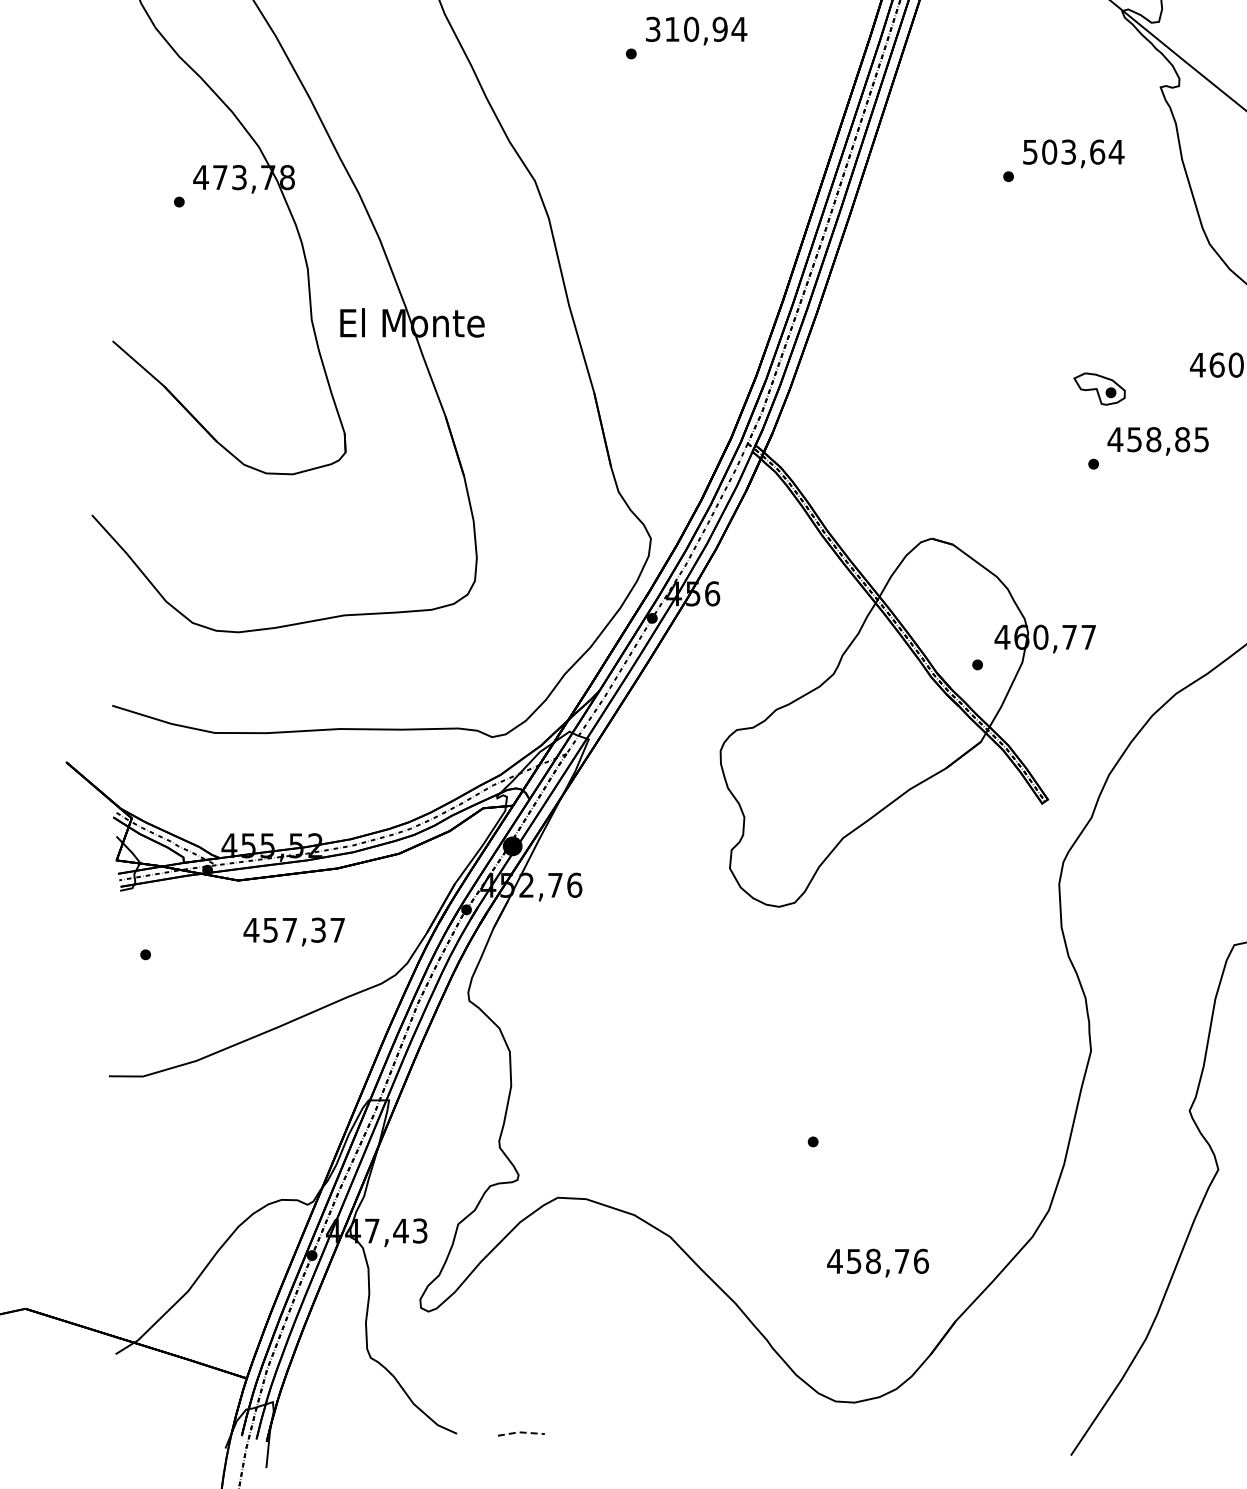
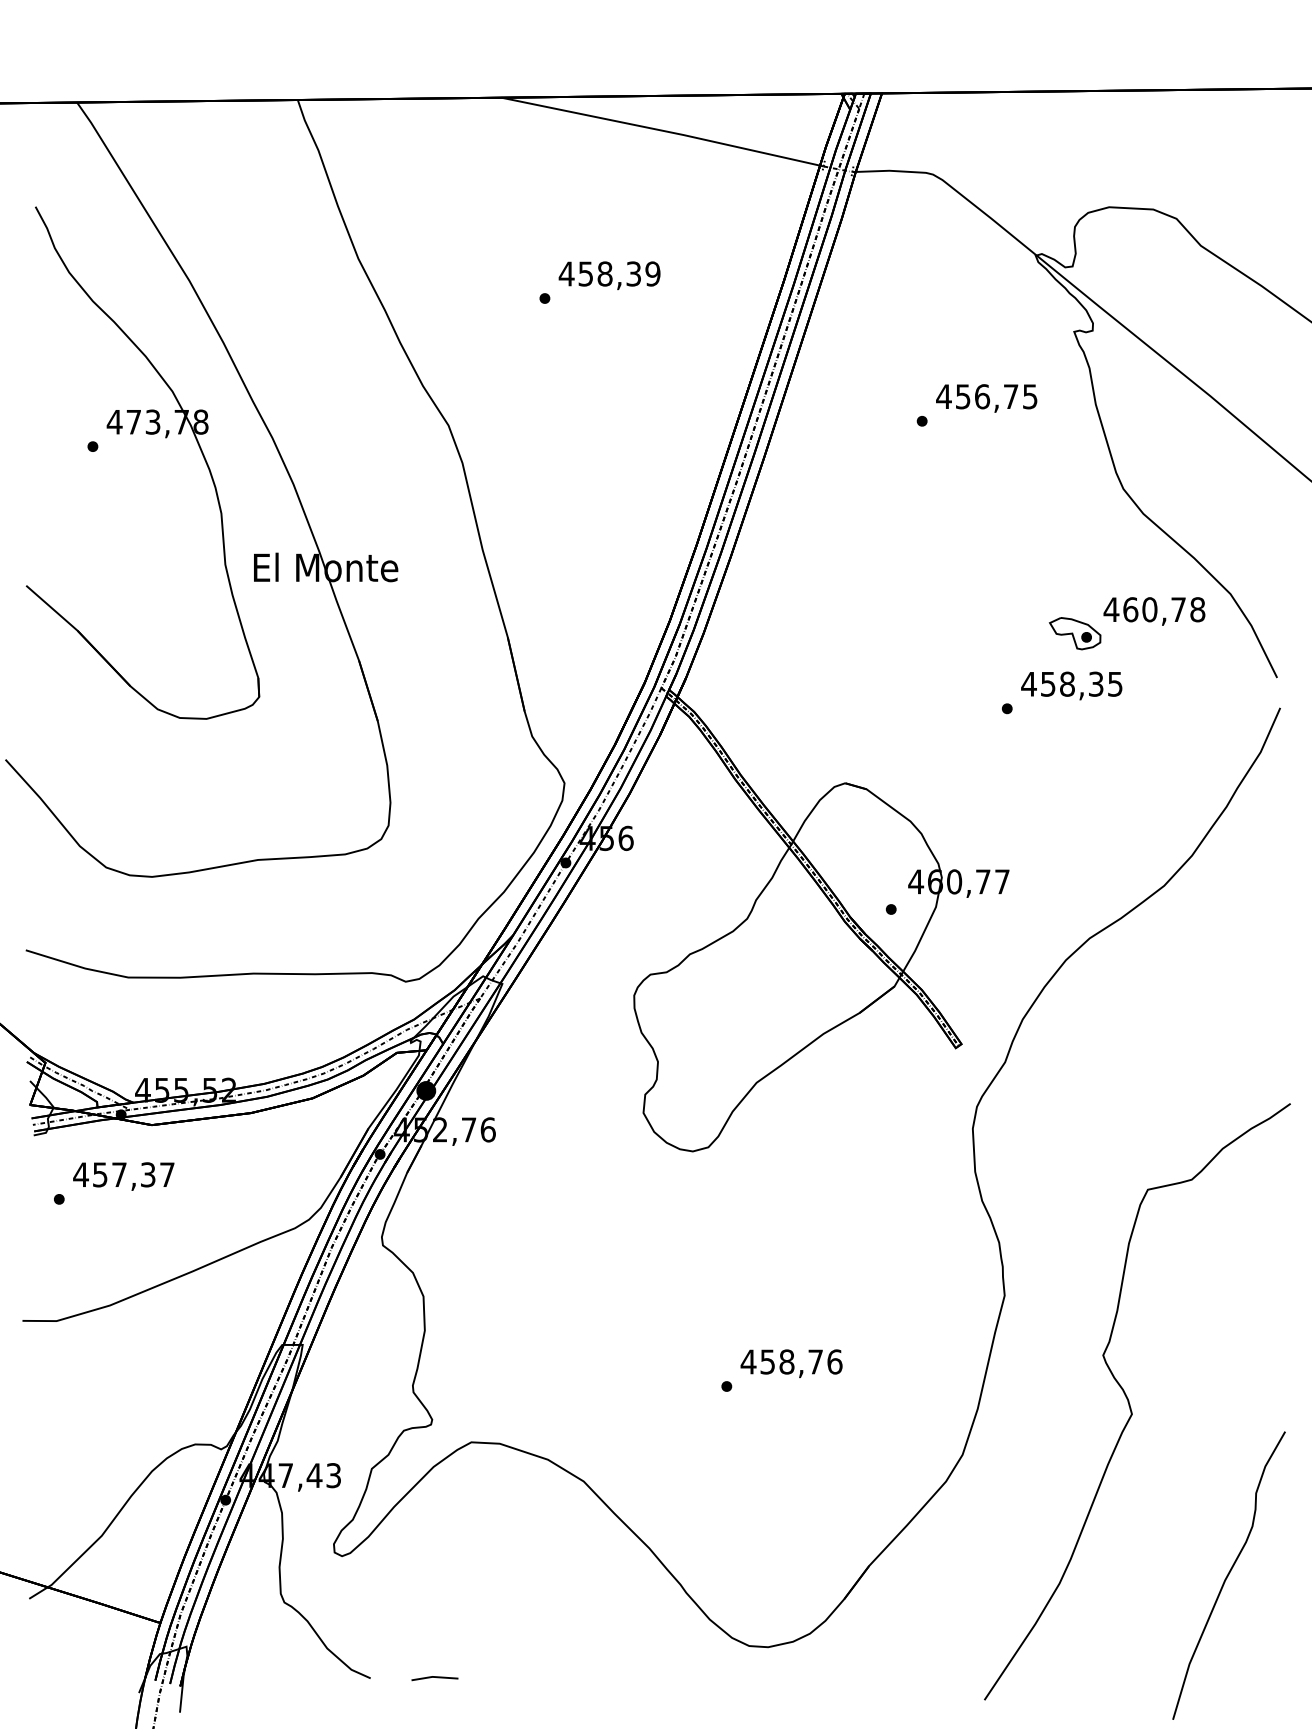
text: (695, 28) -> (609, 273), 310,94 -> 458,39
text: (1073, 151) -> (987, 396), 503,64 -> 456,75
part: (1098, 388) -> (1074, 633), moved
text: (1181, 438) -> (1095, 683), 458,85 -> 458,35
text: (293, 931) -> (123, 1176), moved
text: (877, 1262) -> (791, 1363), moved
line: (520, 1432) -> (434, 1677), dashed -> solid

